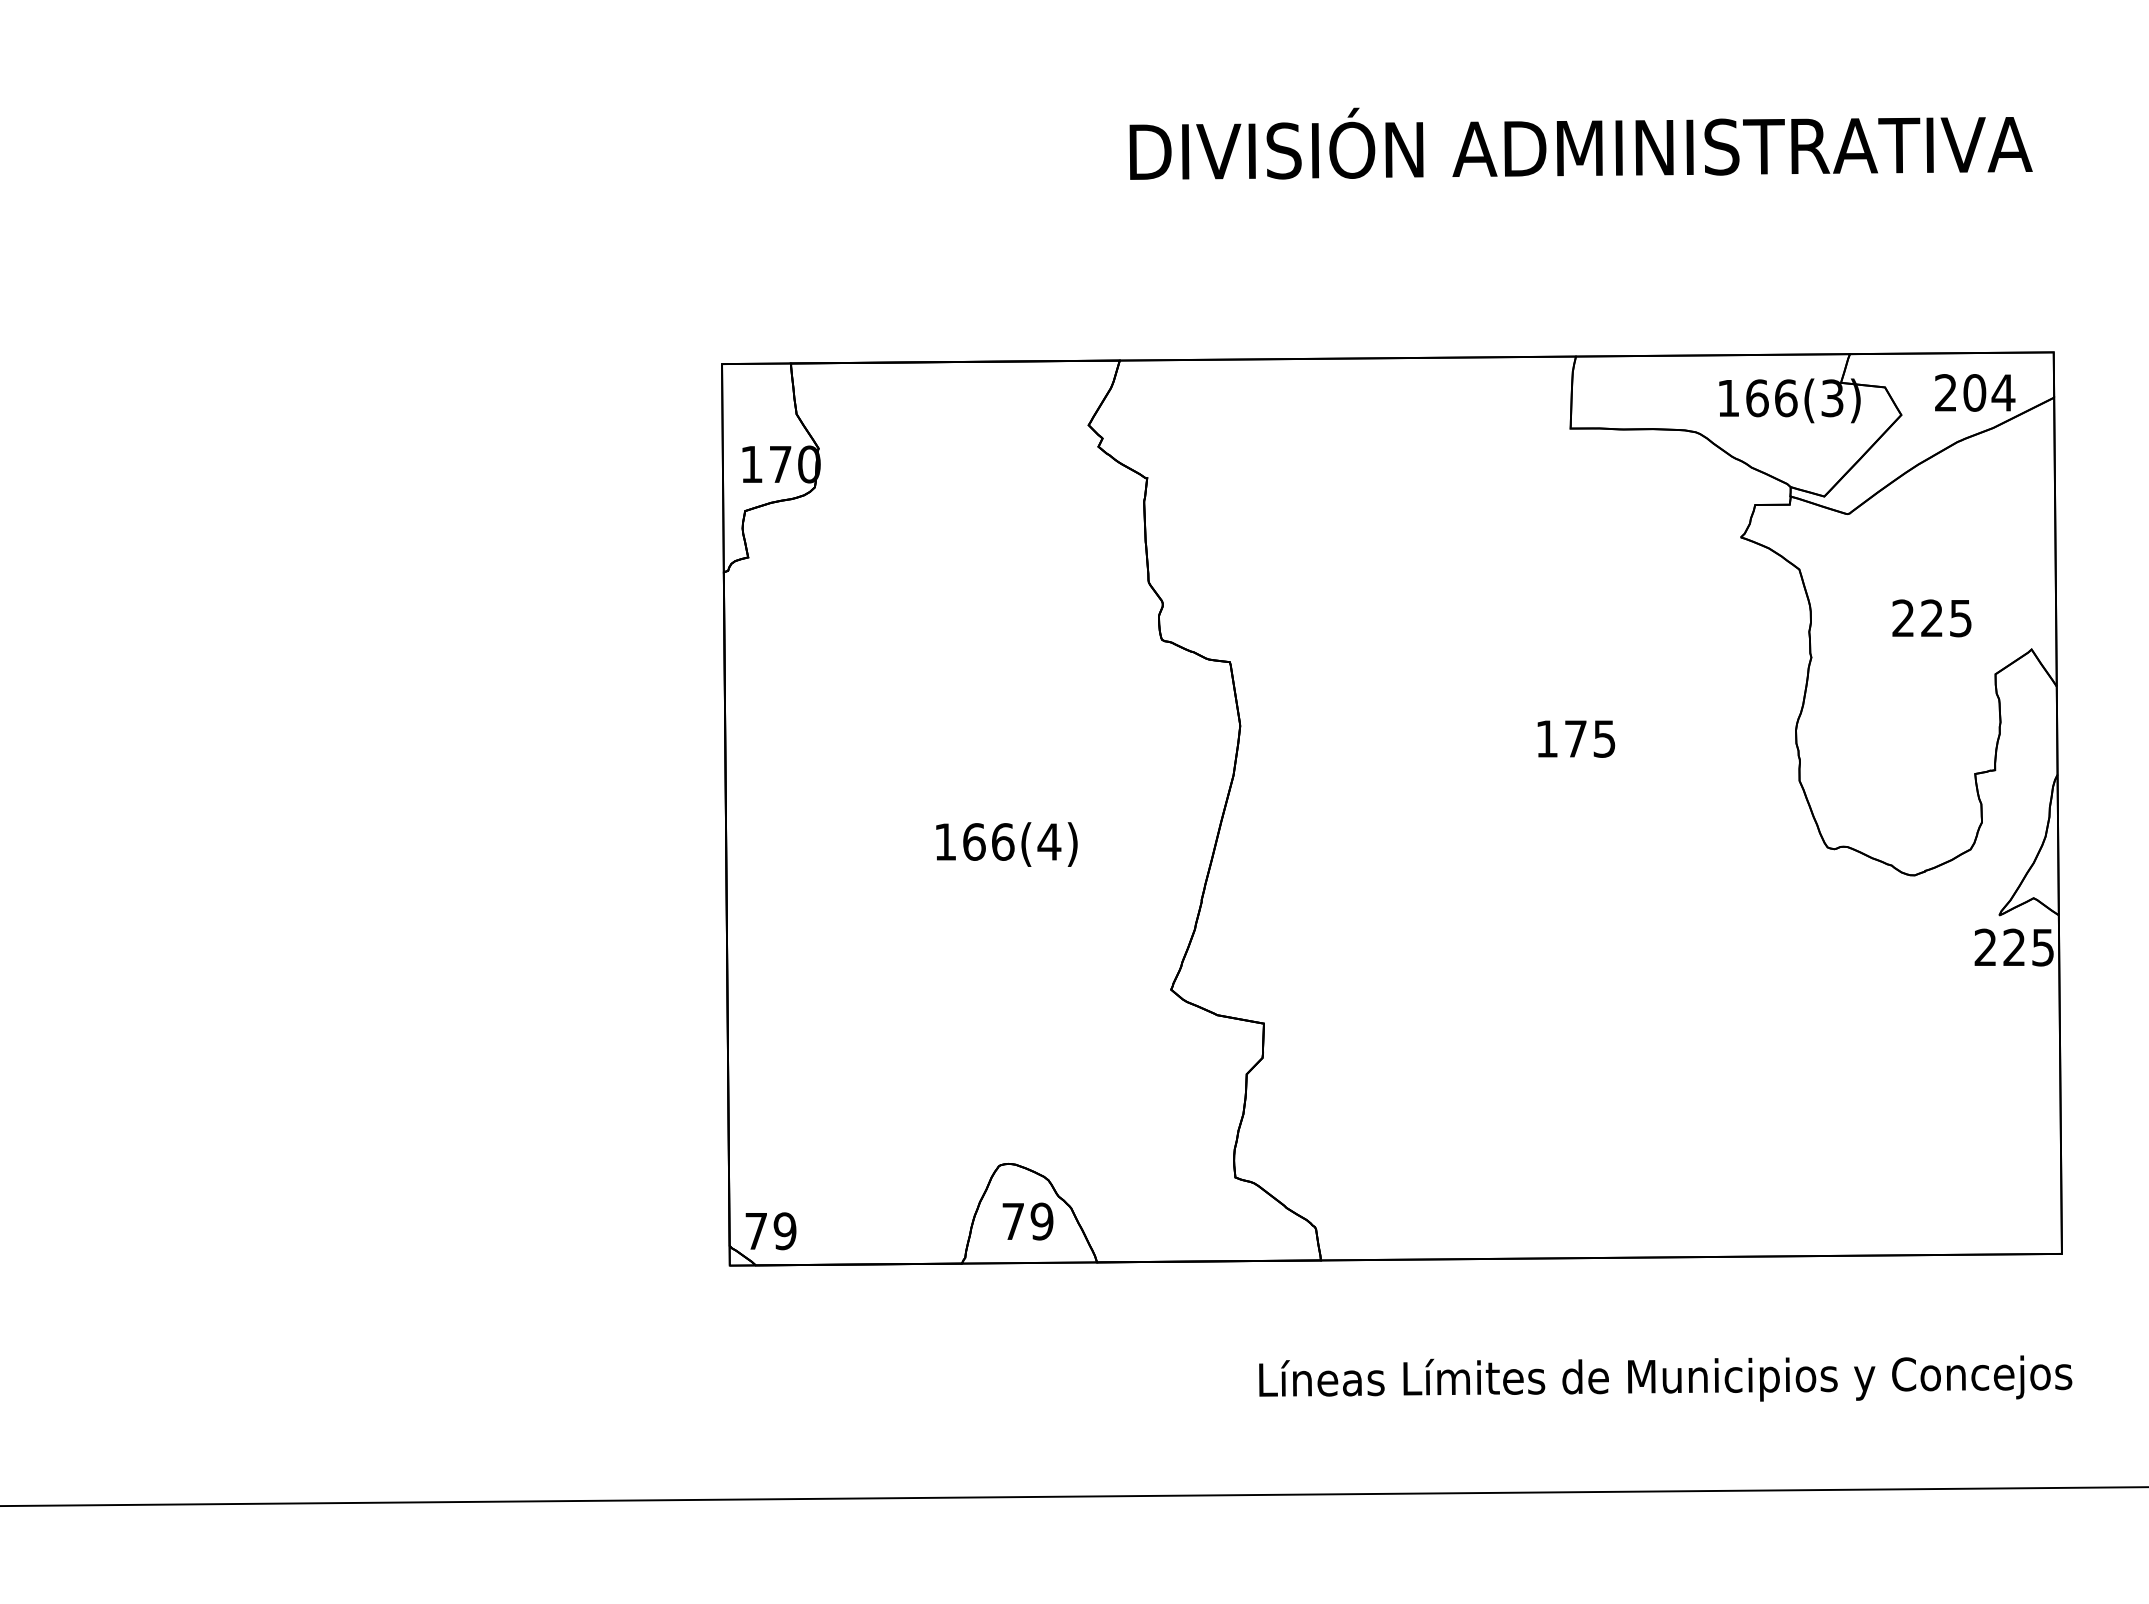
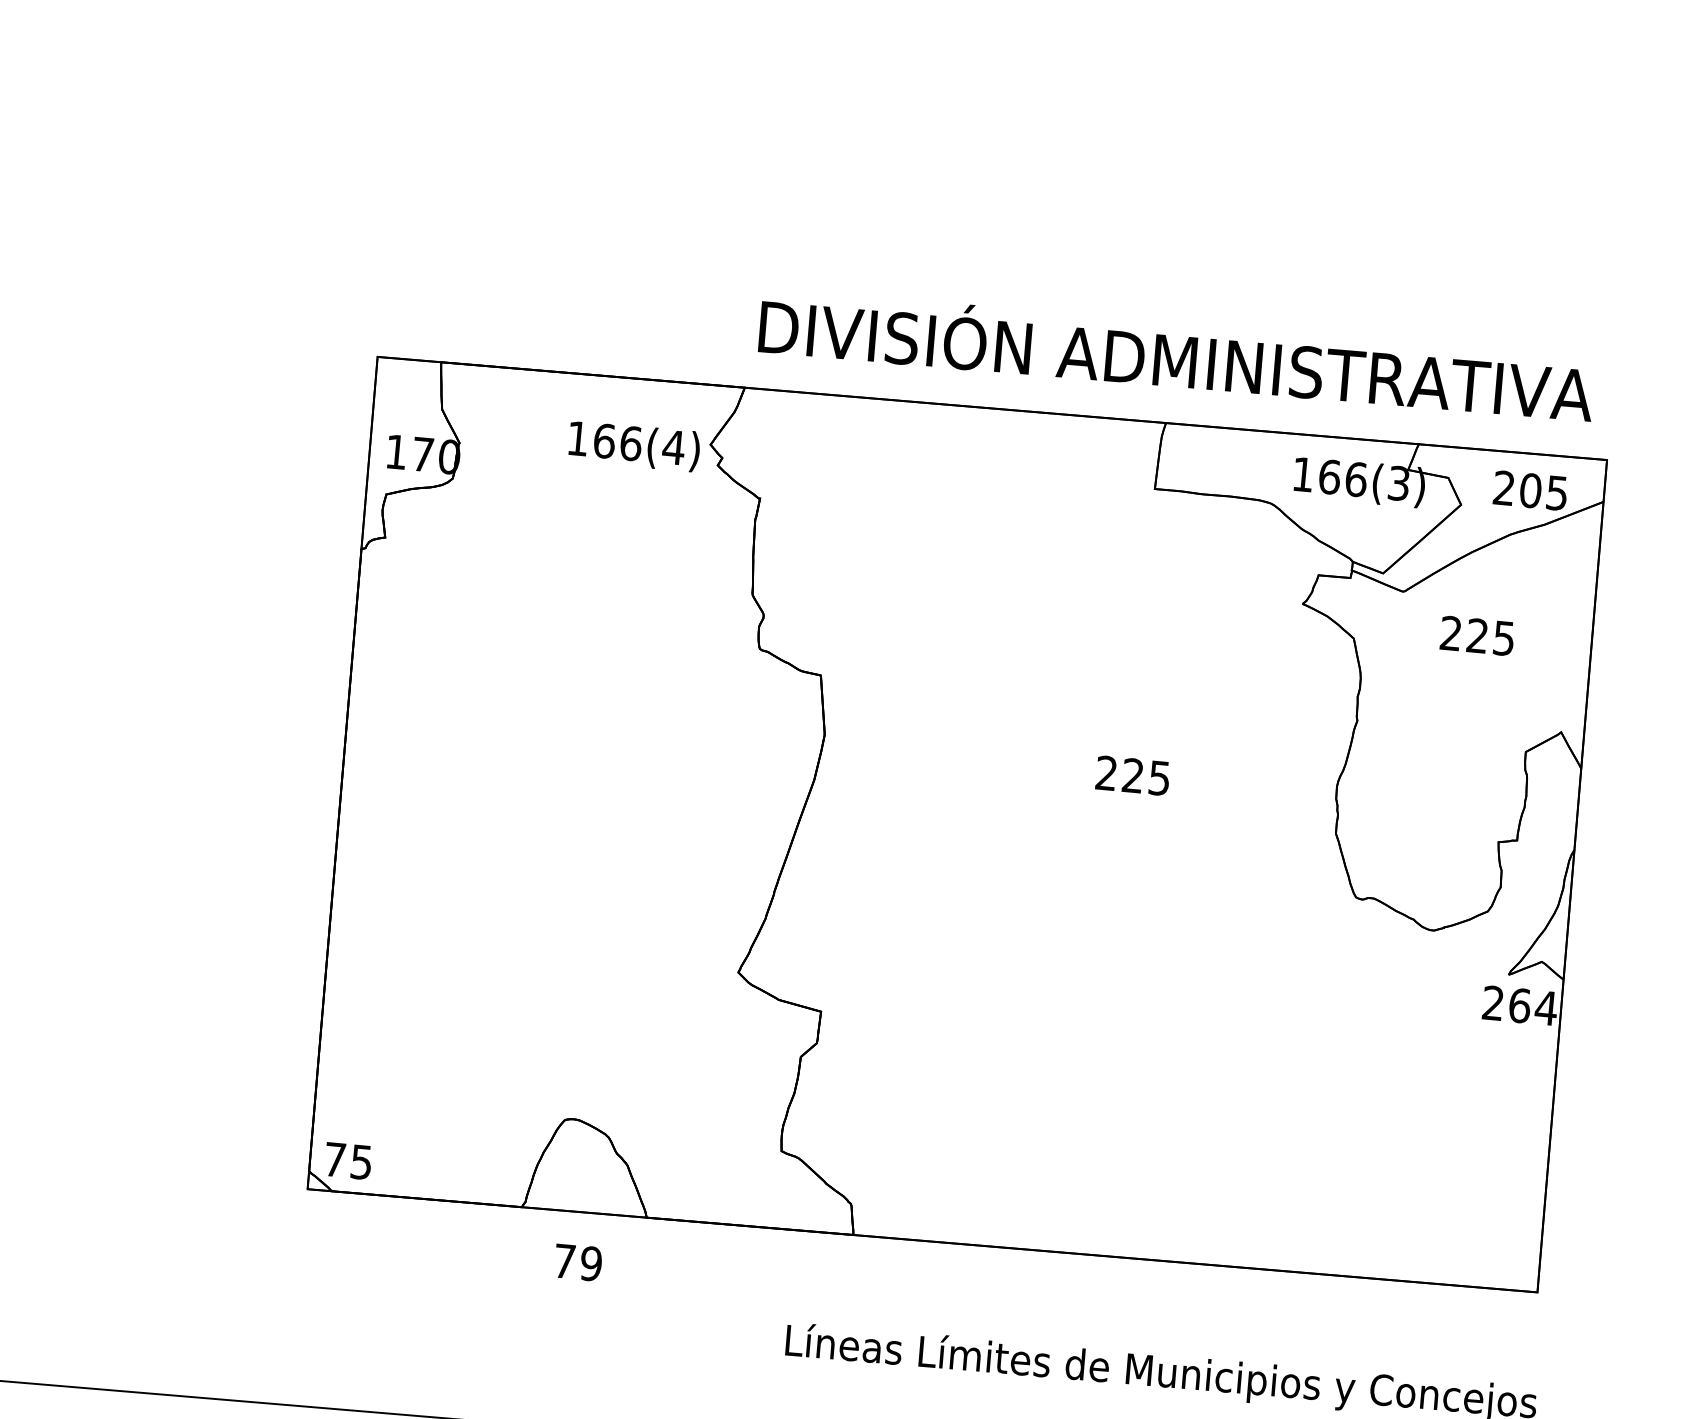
text: (1580, 143) -> (1176, 356), moved
text: (2003, 392) -> (1557, 492), 204 -> 205
text: (1931, 618) -> (1476, 636), moved
text: (1561, 738) -> (1119, 774), 175 -> 225
text: (1006, 844) -> (634, 446), moved
text: (2029, 947) -> (1533, 1006), 225 -> 264
text: (1027, 1221) -> (577, 1262), moved
text: (784, 1231) -> (361, 1162), 79 -> 75

